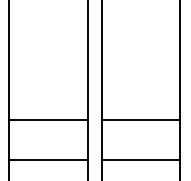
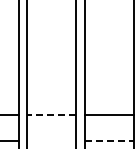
line: (47, 120) -> (51, 115), solid -> dashed
line: (47, 160) -> (51, 140), removed
line: (140, 160) -> (109, 140), solid -> dashed

